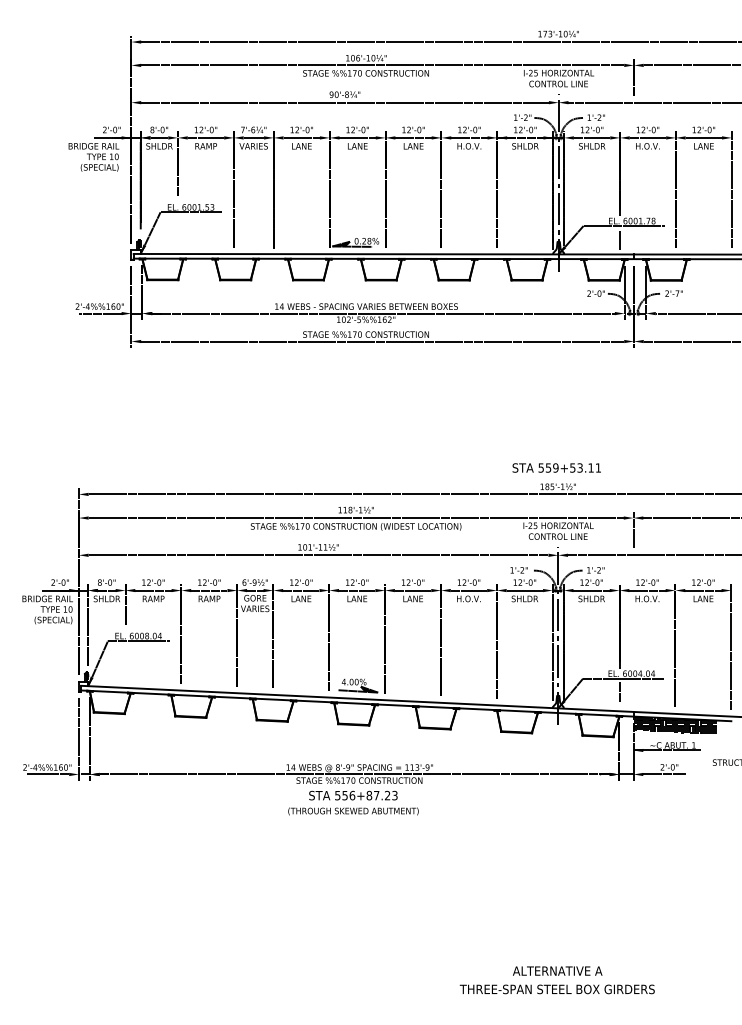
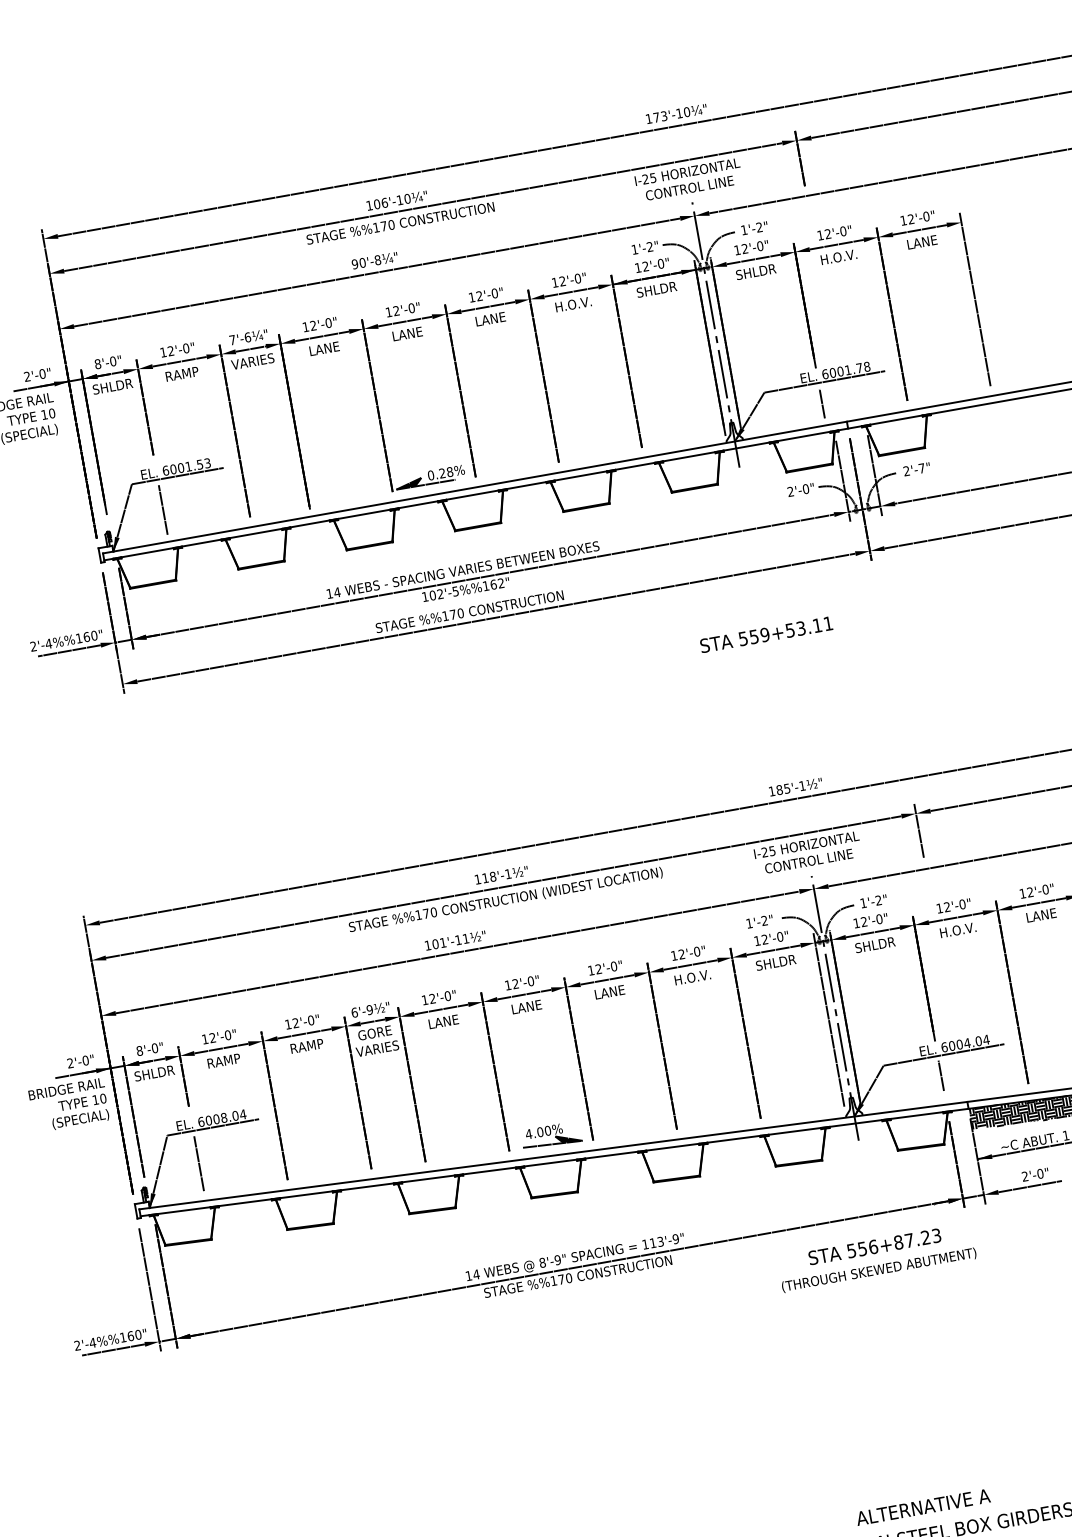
line: (178, 232) -> (163, 509), added
text: (556, 467) -> (765, 634), moved
line: (125, 662) -> (198, 1162), added
text: (353, 802) -> (876, 1256), moved

